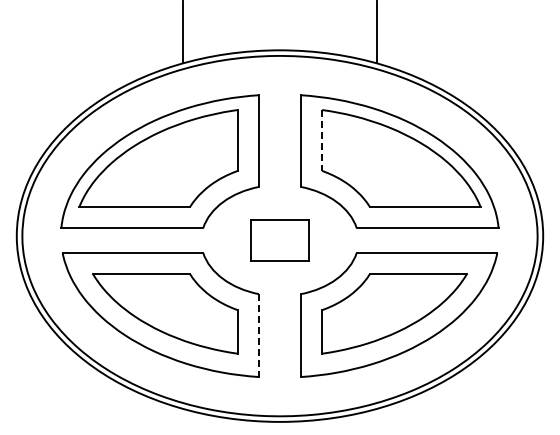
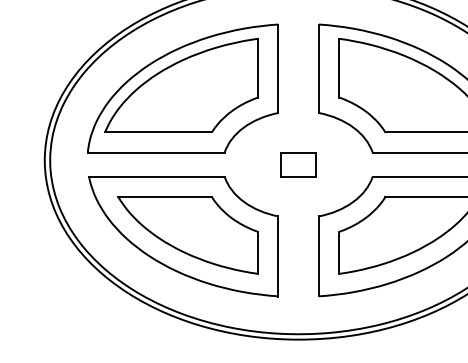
line: (322, 140) -> (339, 68), dashed -> solid
part: (279, 240) -> (298, 164), size x0.62
line: (258, 335) -> (277, 256), dashed -> solid

